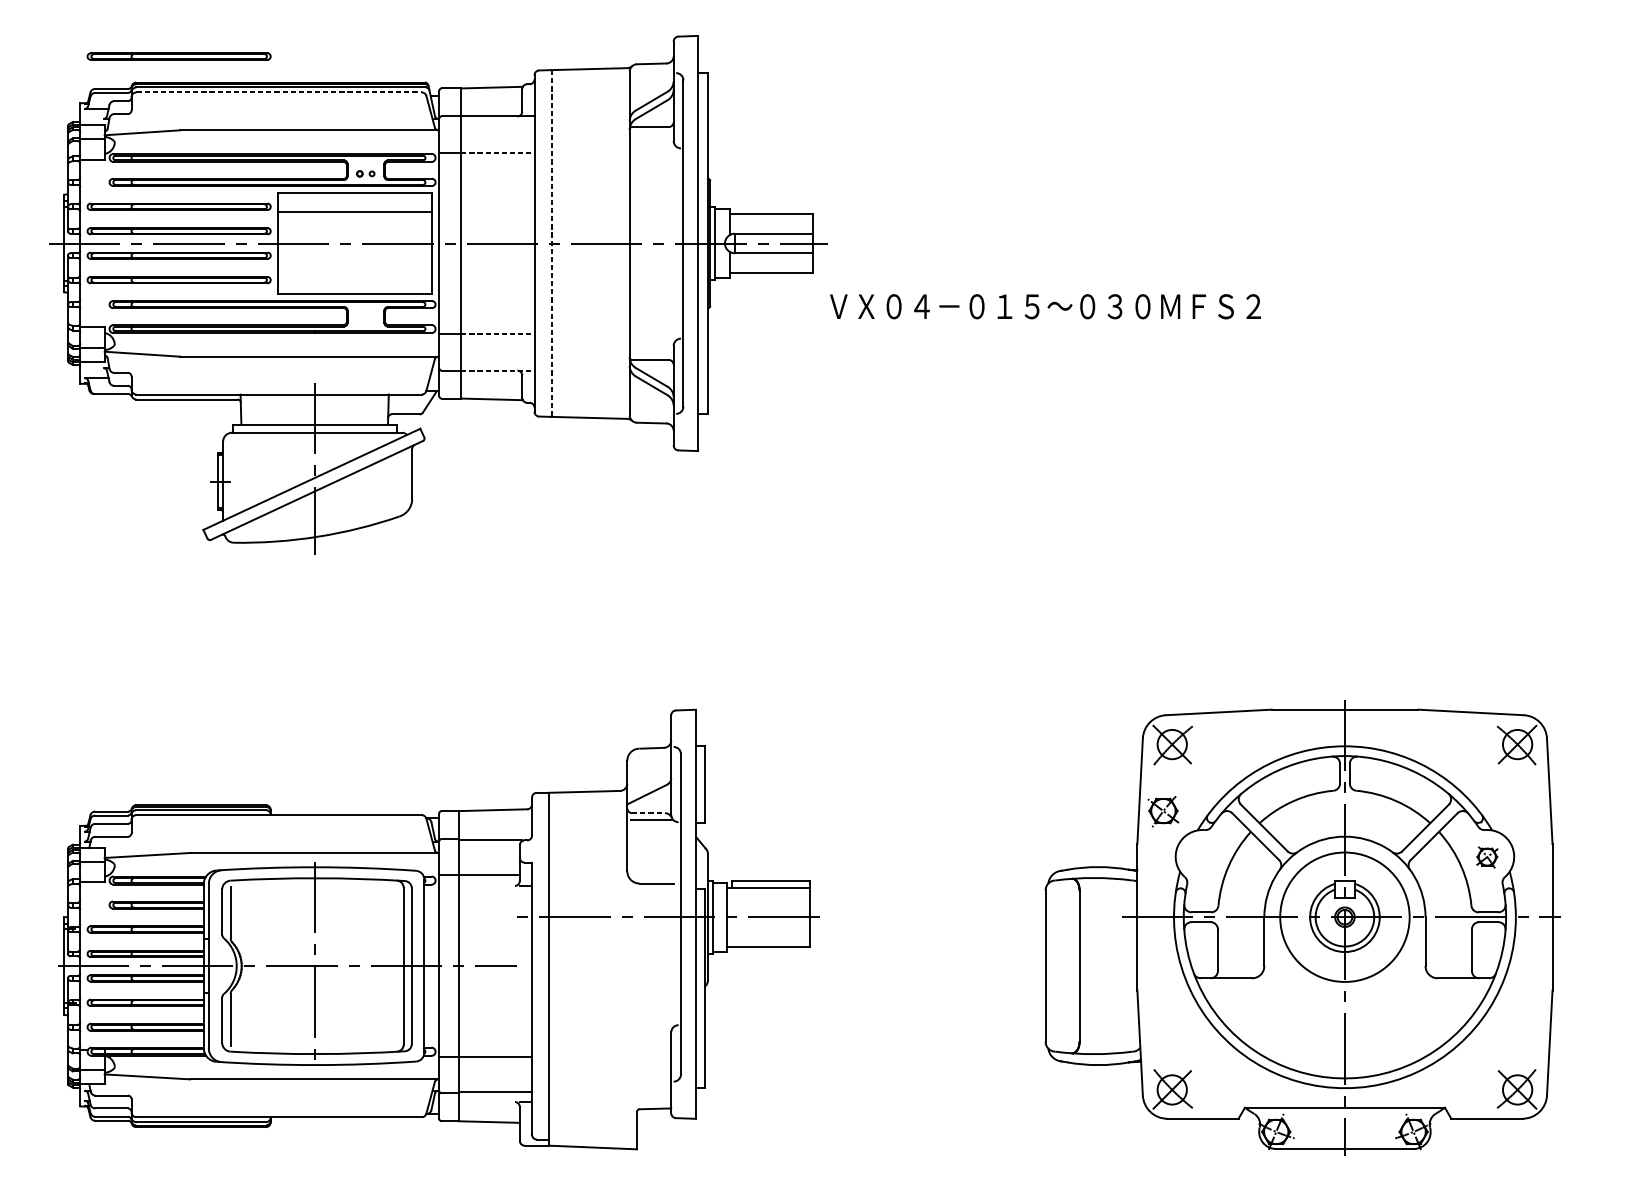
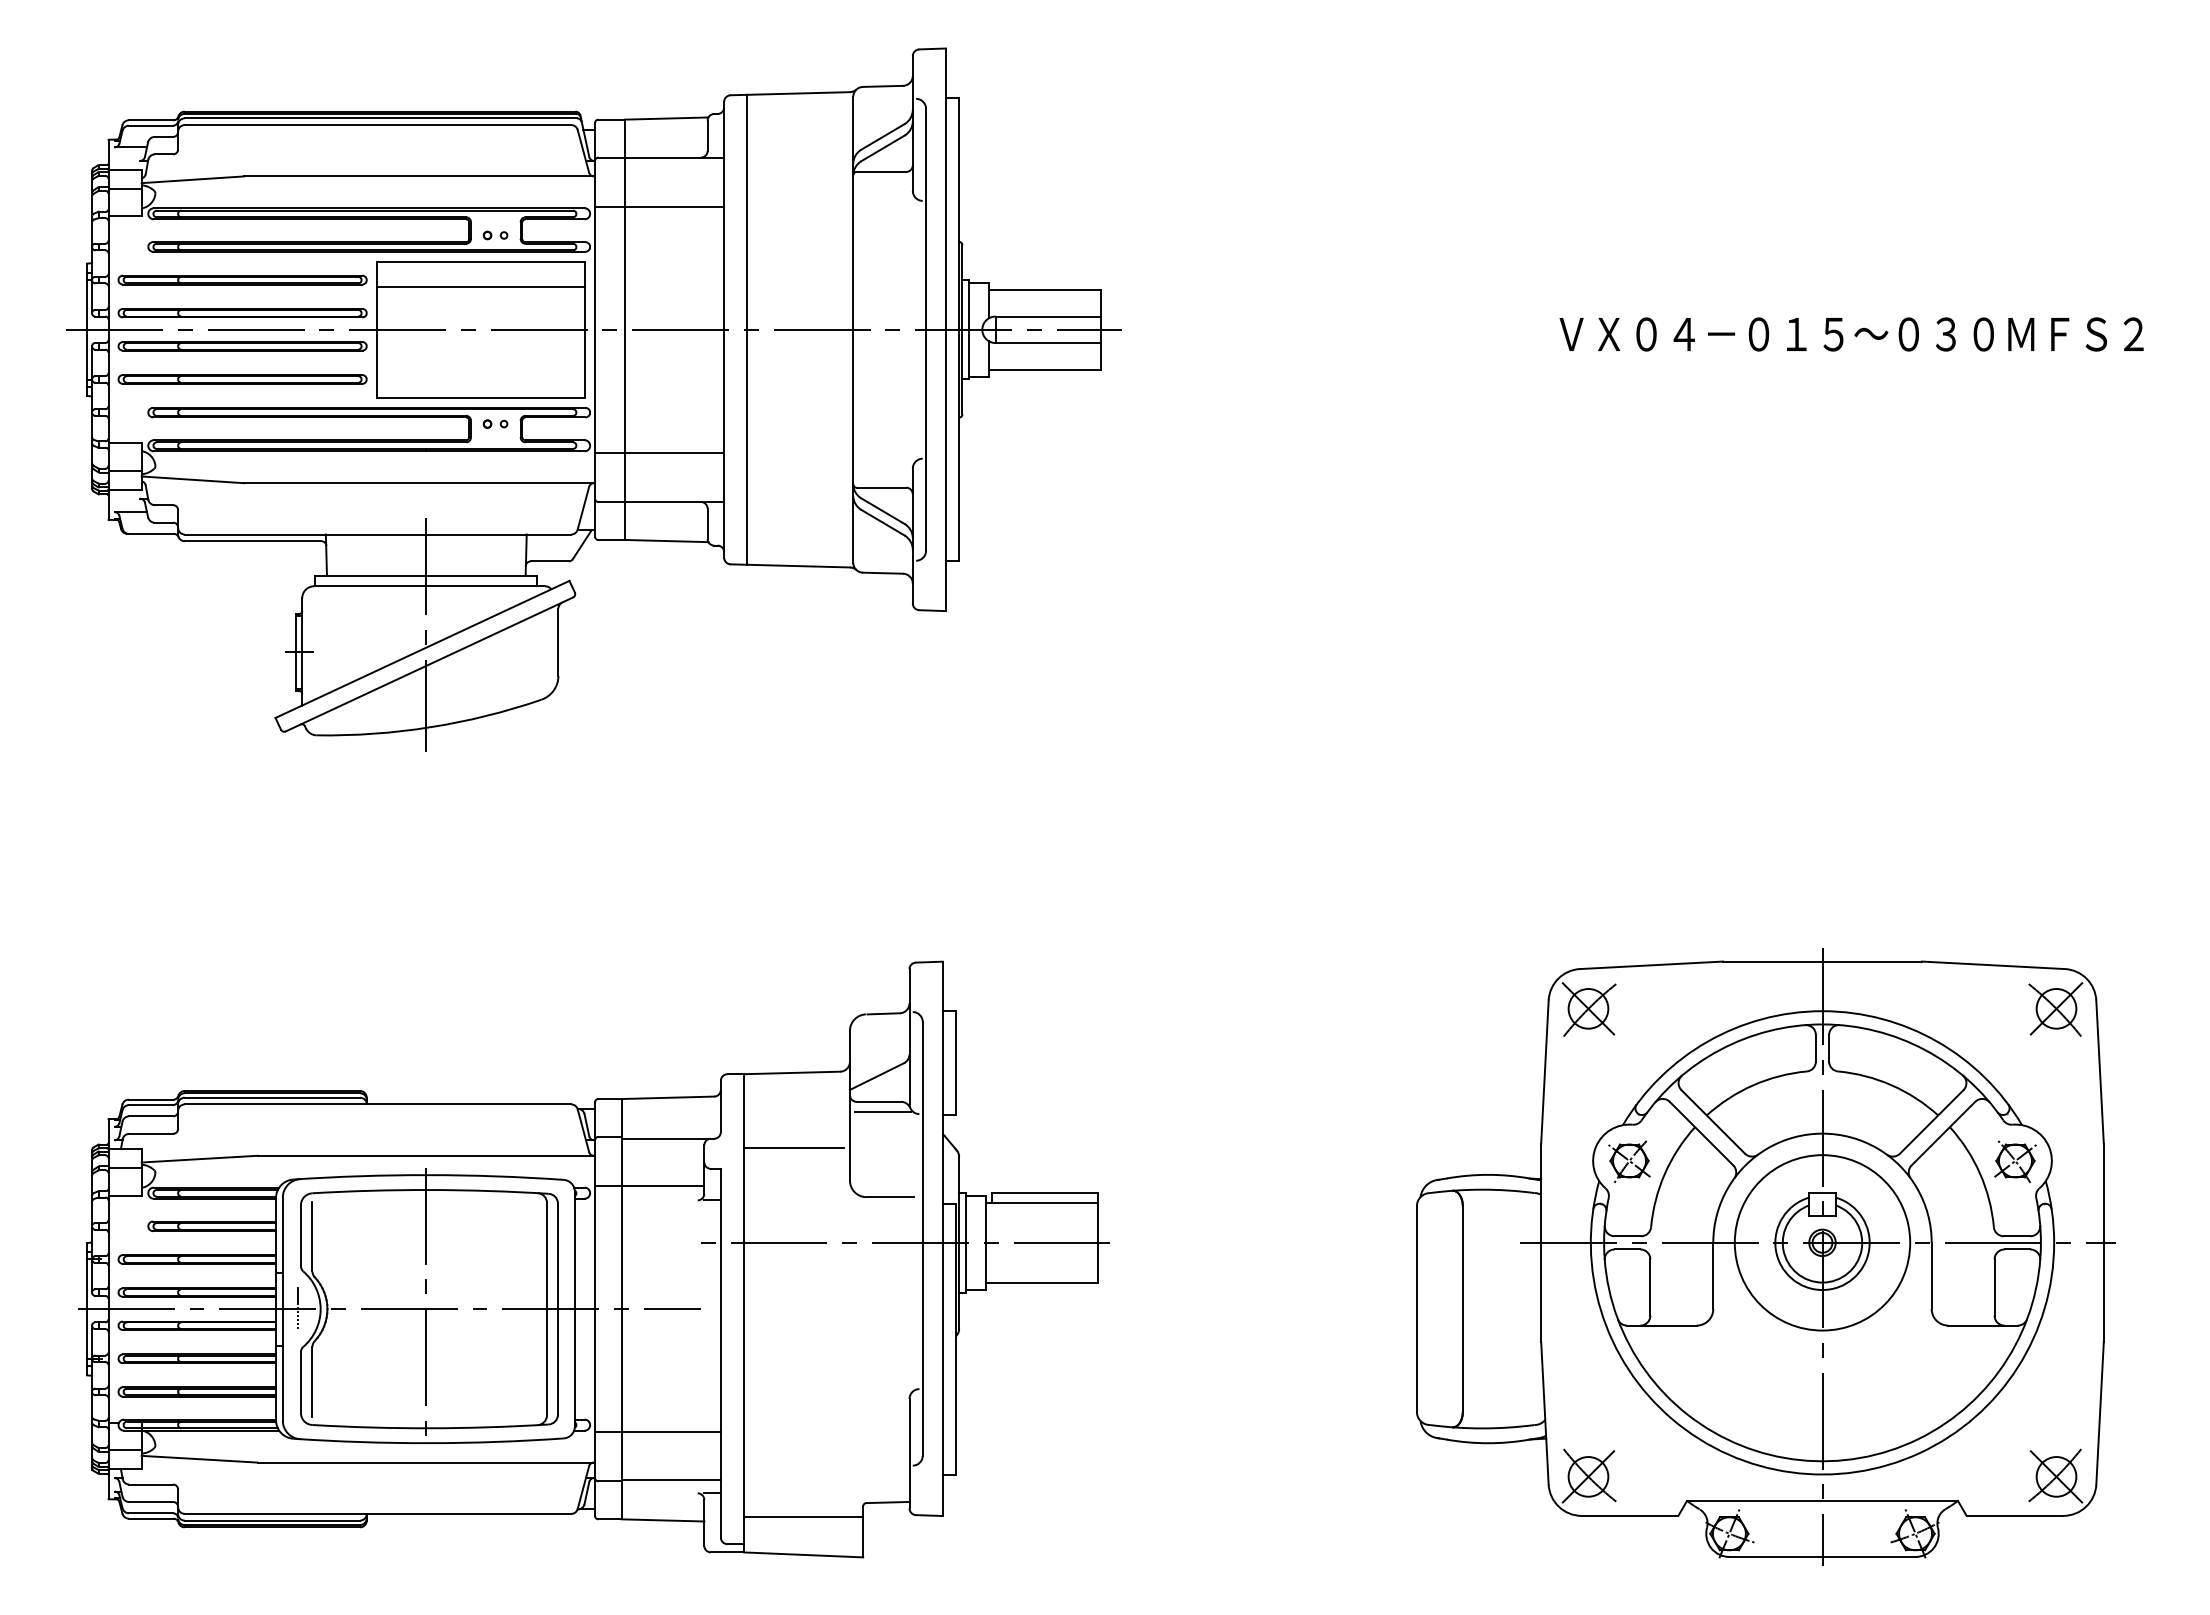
part: (179, 56) -> (242, 76), removed
line: (279, 92) -> (378, 125), dashed -> solid
line: (497, 152) -> (674, 206), dashed -> solid
line: (551, 243) -> (747, 329), dashed -> solid
text: (1045, 306) -> (1851, 334), moved
part: (365, 312) -> (495, 423), added
line: (497, 334) -> (674, 452), dashed -> solid
line: (497, 370) -> (674, 502), dashed -> solid
part: (1163, 811) -> (1629, 1161), moved
line: (649, 812) -> (879, 1101), dashed -> solid
line: (586, 846) -> (794, 1147), added
part: (1487, 857) -> (2015, 1161), size x1.43
line: (219, 966) -> (297, 1309), added
line: (593, 1119) -> (803, 1517), added

